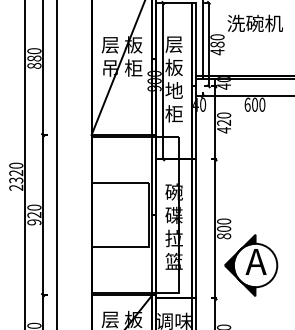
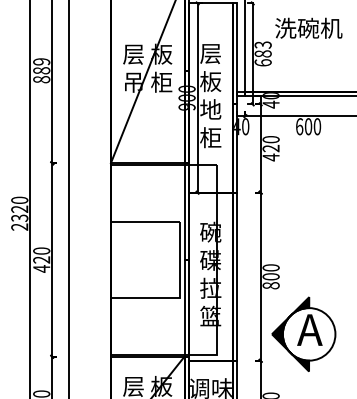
text: (217, 44) -> (263, 53), 480 -> 683
text: (34, 51) -> (41, 62), 880 -> 889
text: (34, 222) -> (41, 269), 920 -> 420
part: (251, 265) -> (304, 334), moved

